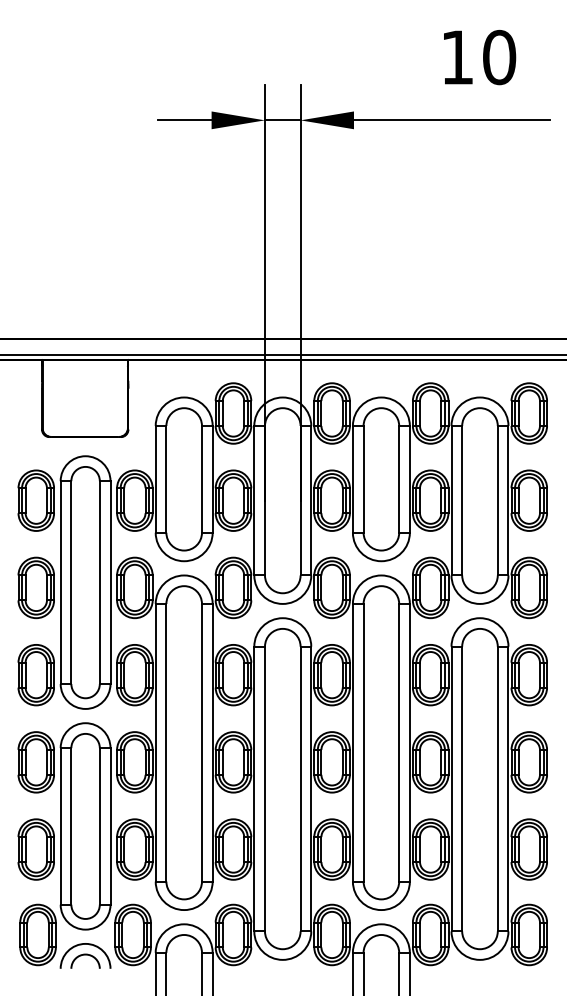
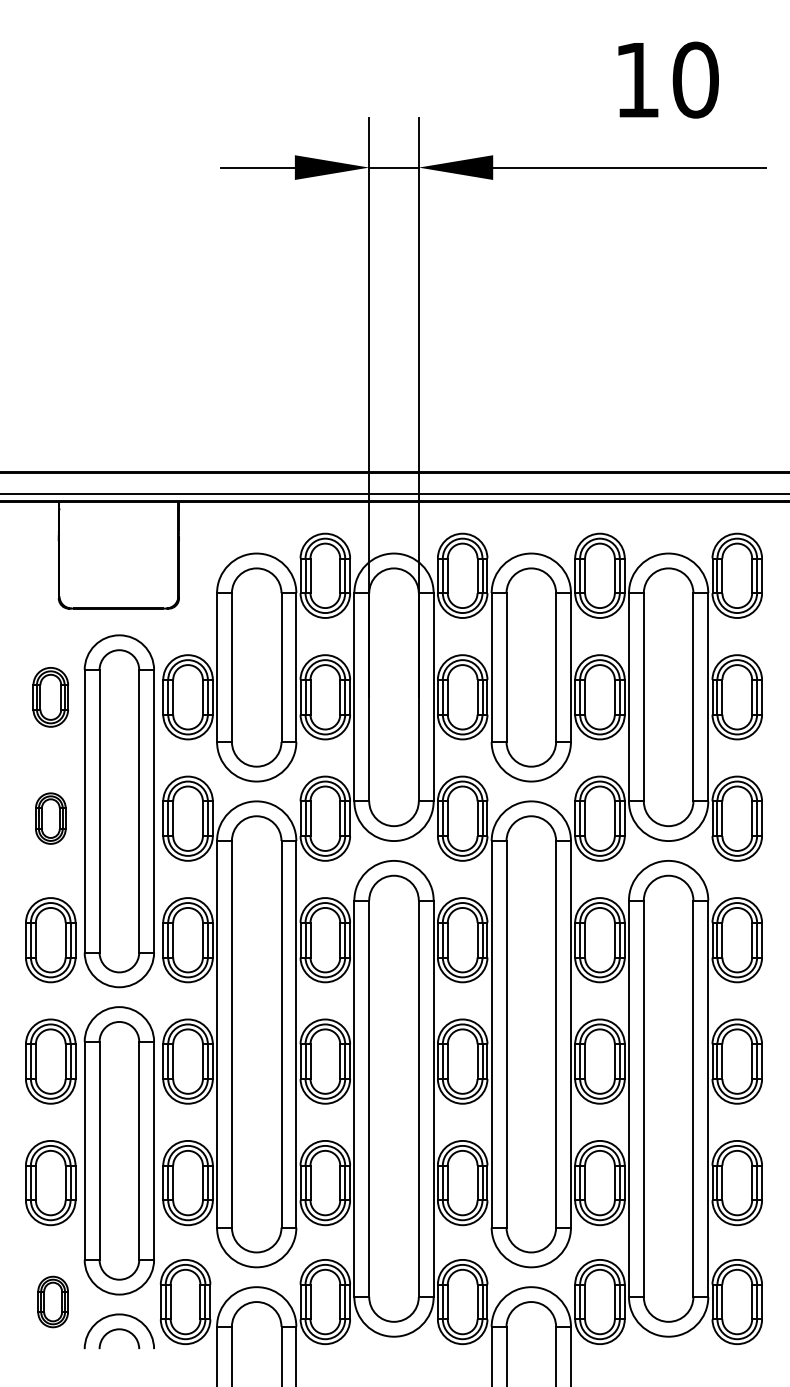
part: (36, 500) -> (50, 697), size x0.7
part: (36, 587) -> (50, 818), size x0.6
part: (37, 934) -> (52, 1301), size x0.6

